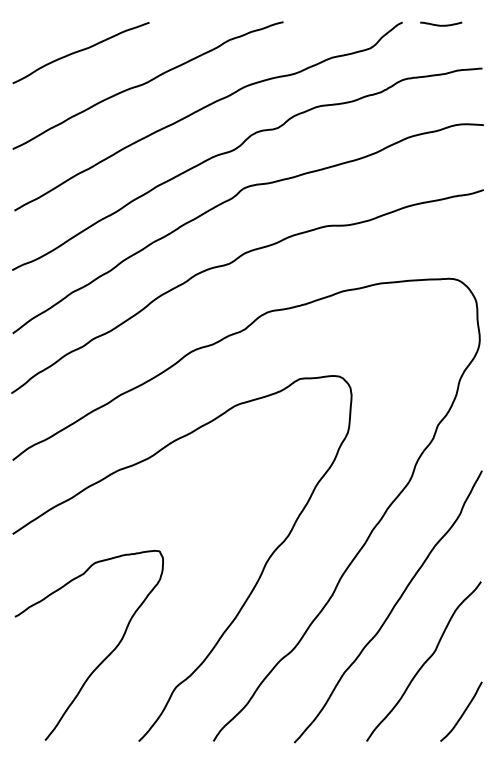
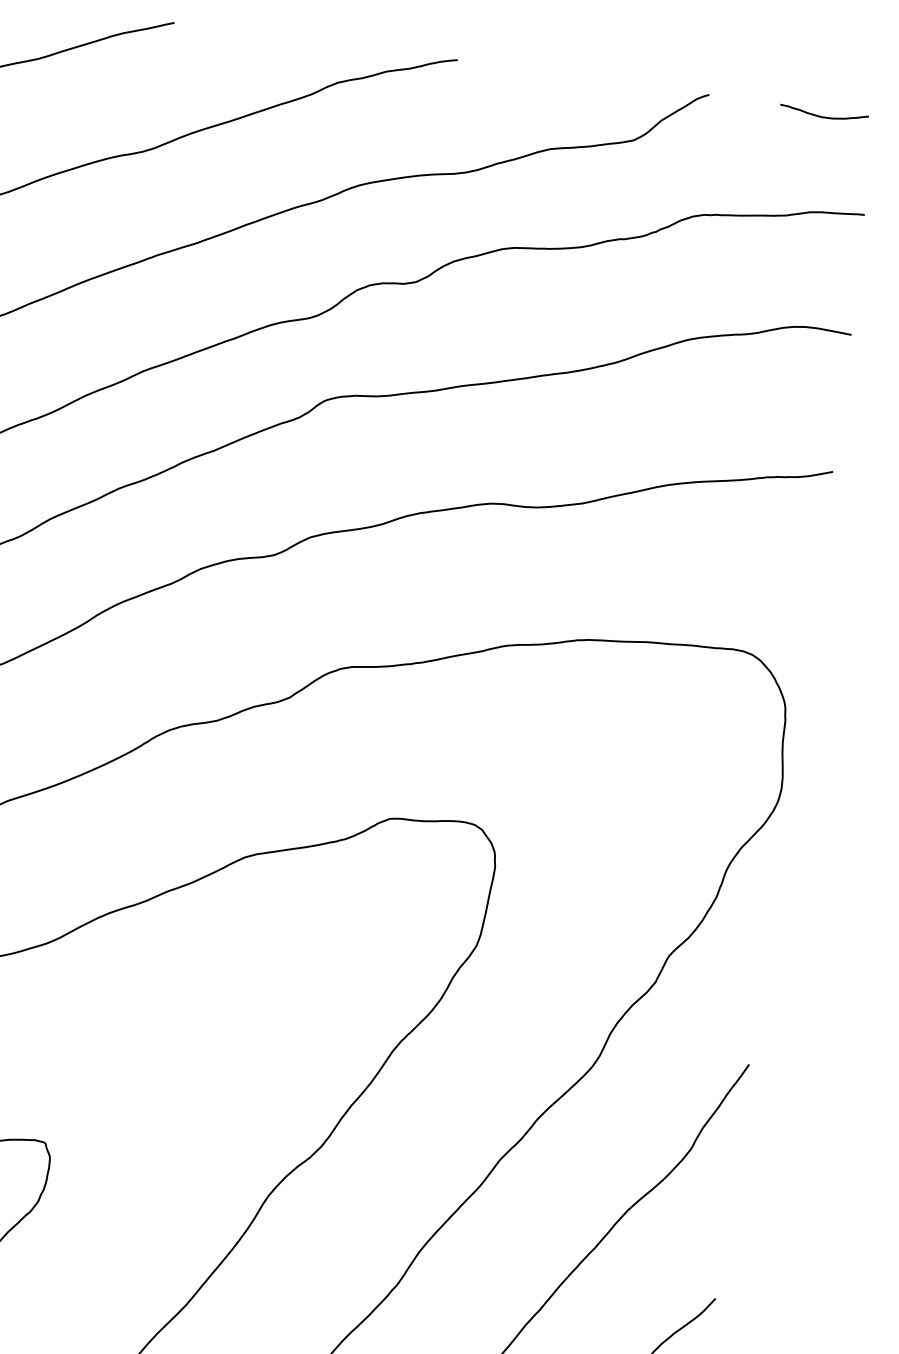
curve: (441, 24) -> (824, 114), moved

